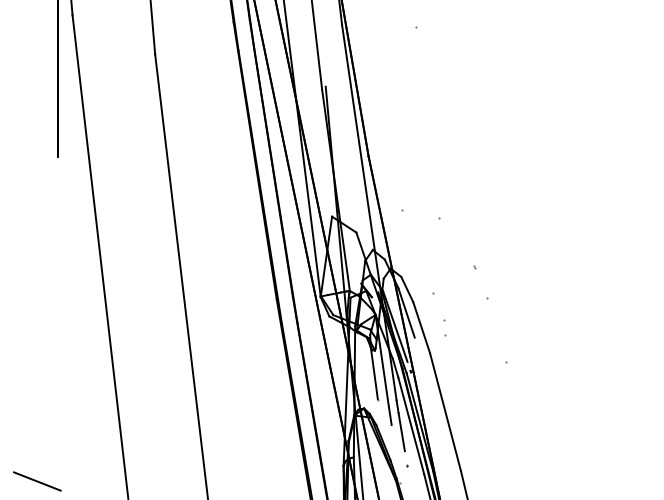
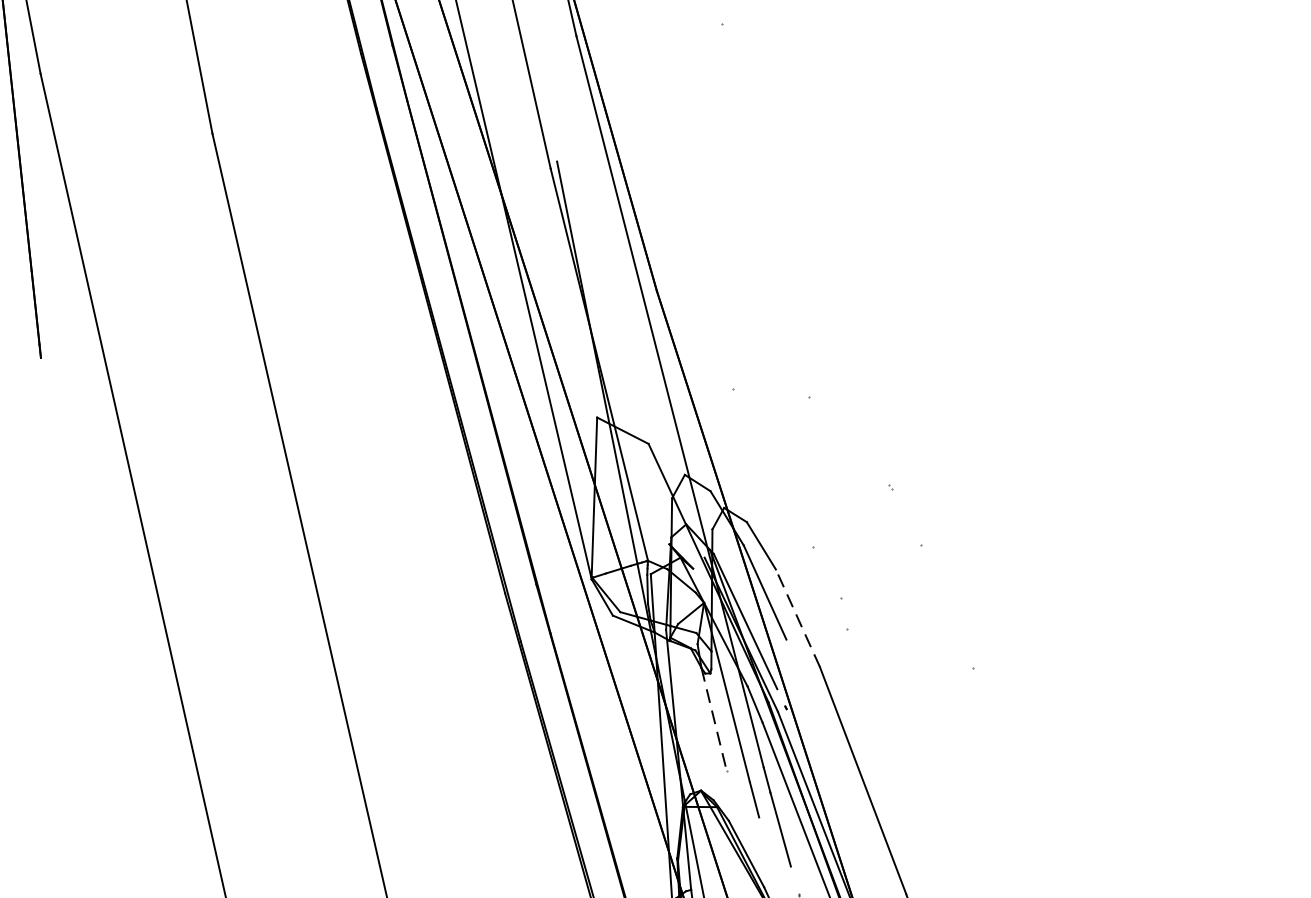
line: (421, 327) -> (797, 618), solid -> dashed
line: (374, 373) -> (714, 719), solid -> dashed

